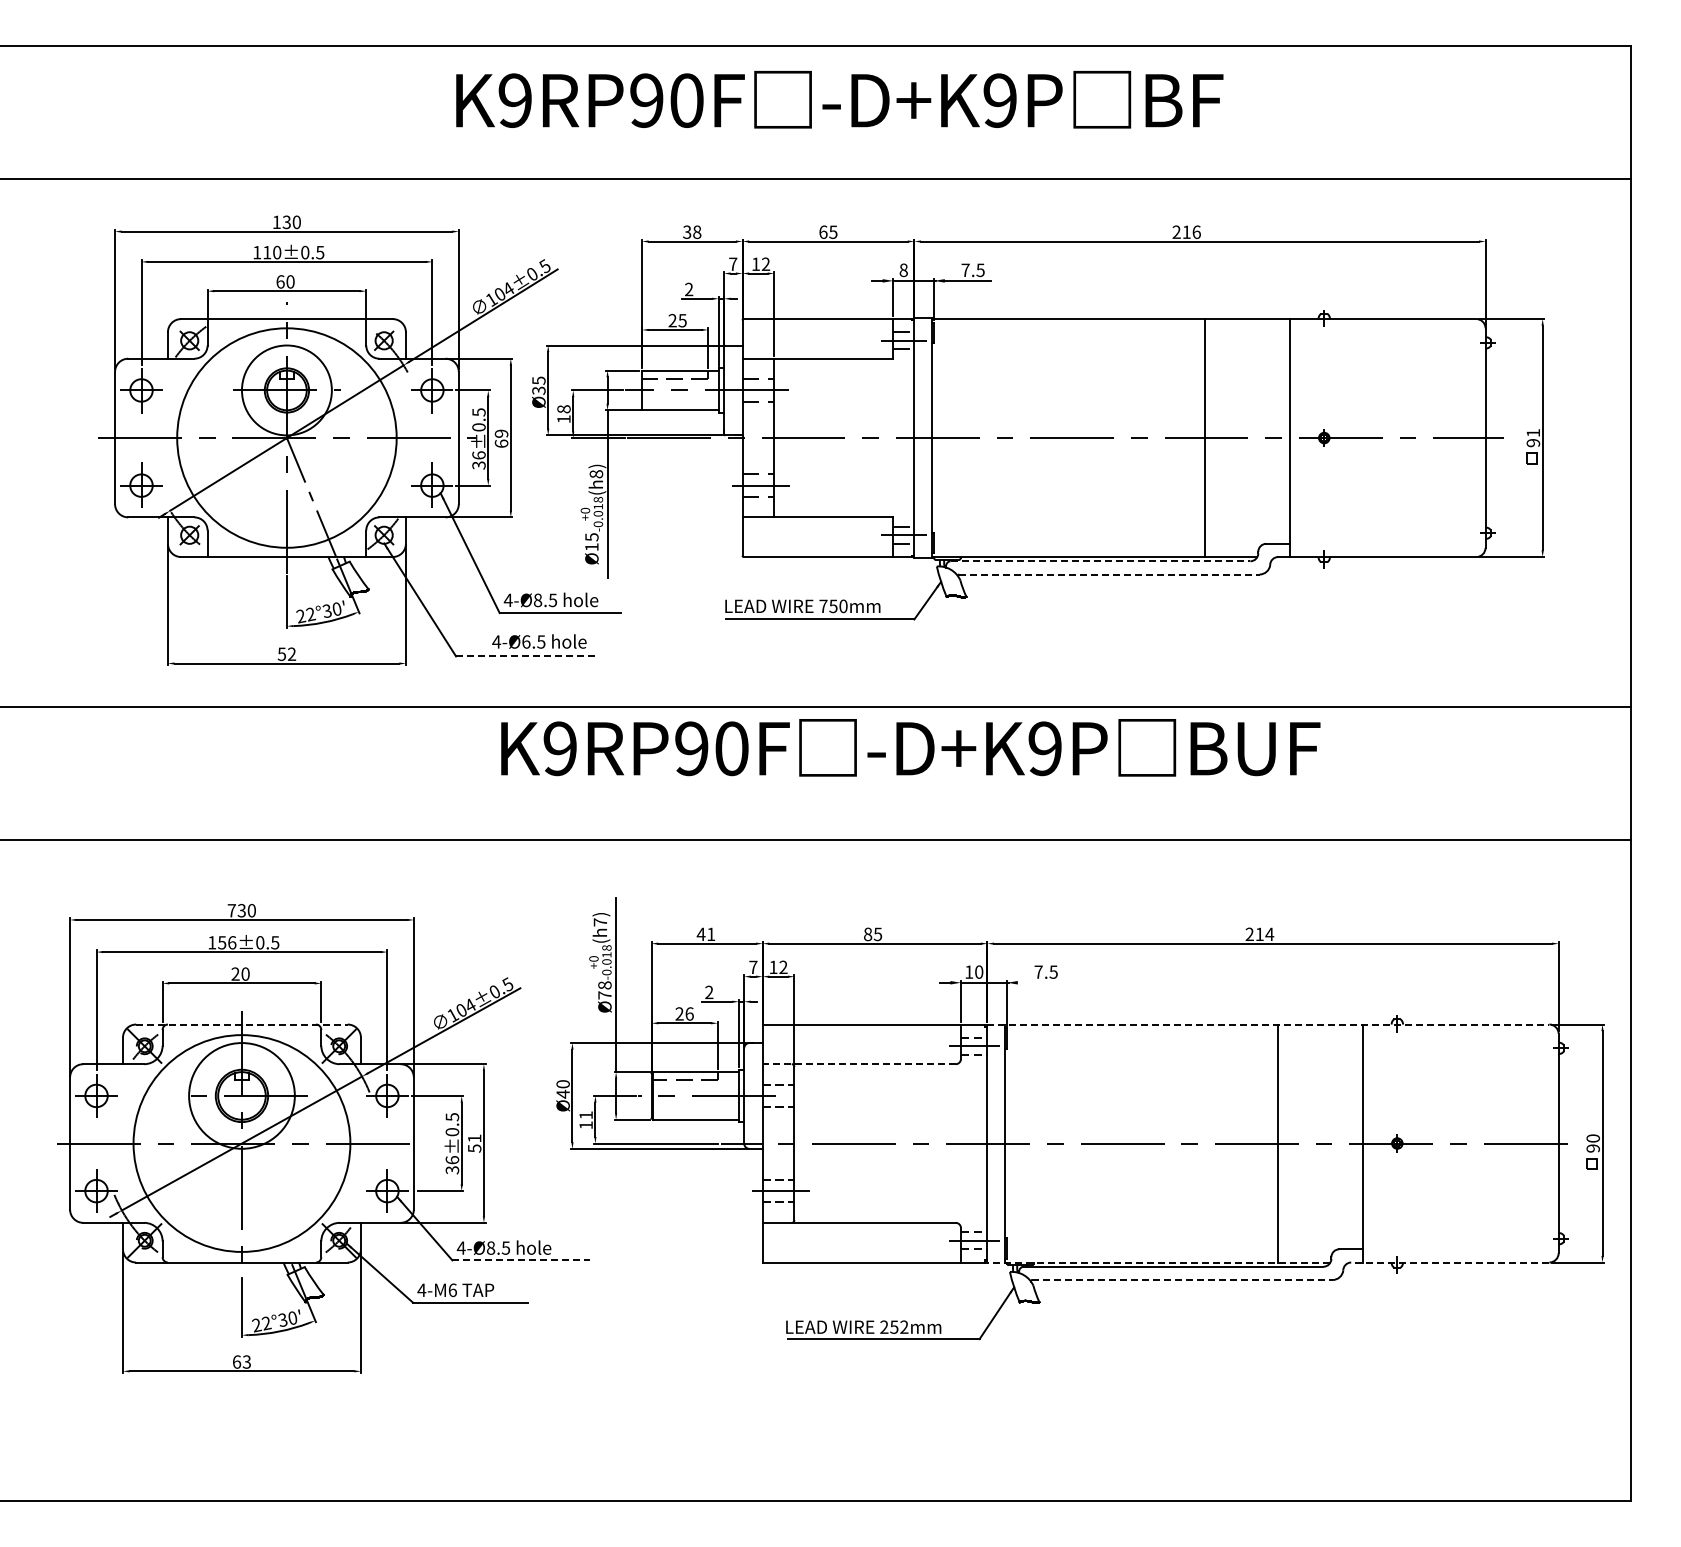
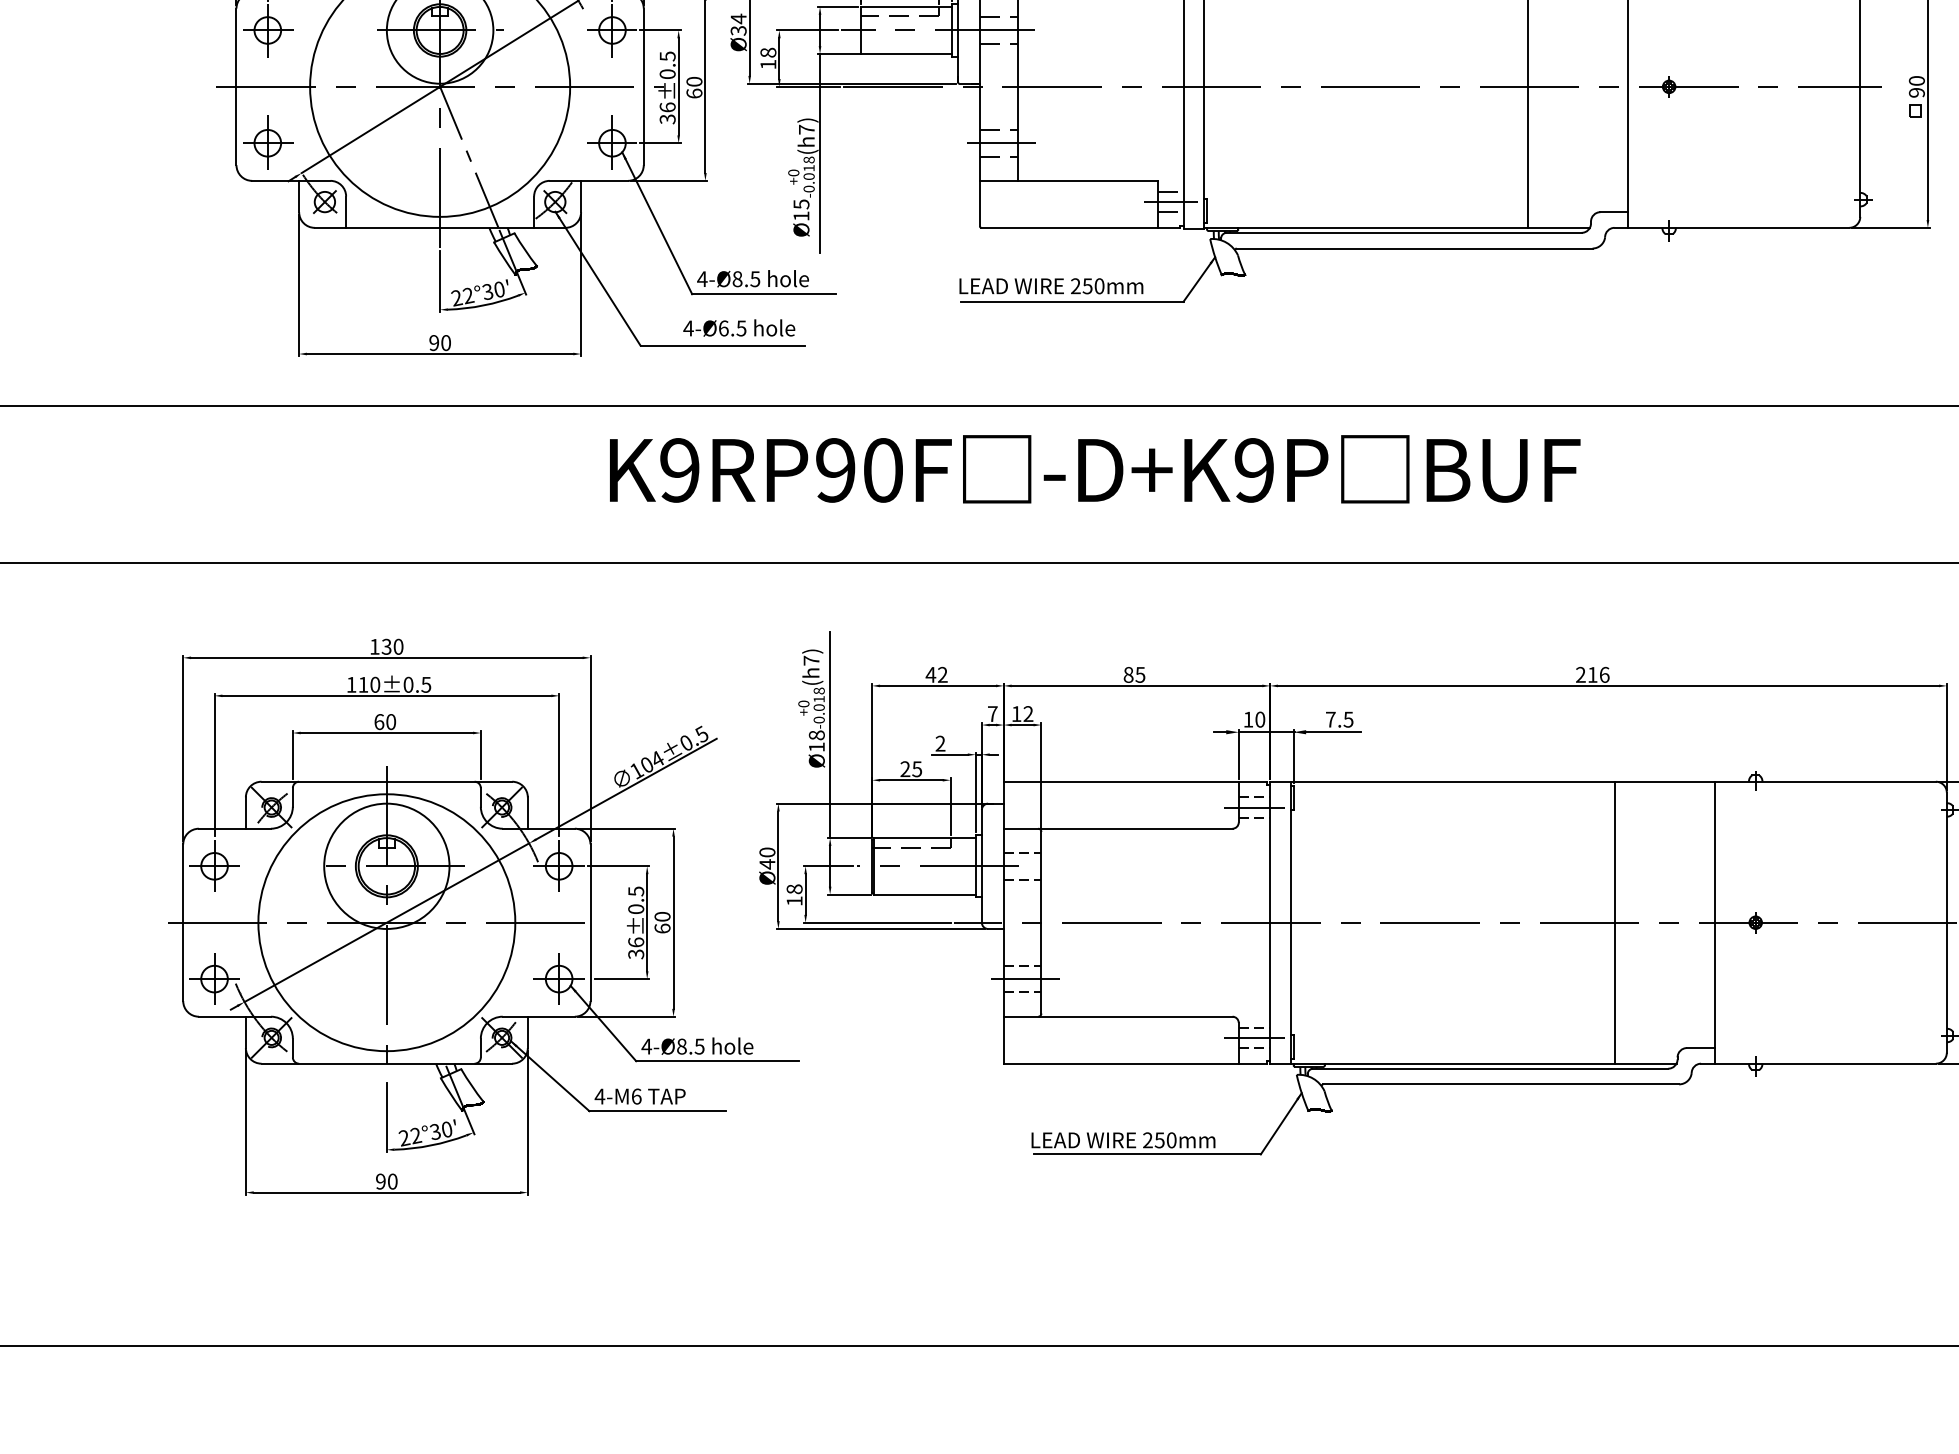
text: (538, 380) -> (738, 18), 35 -> 34
text: (501, 433) -> (694, 81), 69 -> 60
text: (1533, 433) -> (1917, 81), 91 -> 90
text: (596, 474) -> (806, 130), 8 -> 7
line: (1100, 561) -> (1404, 233), dashed -> solid
line: (1109, 574) -> (1414, 248), dashed -> solid
text: (823, 605) -> (1075, 285), 750mm -> 250mm
text: (286, 653) -> (439, 342), 52 -> 90
line: (525, 656) -> (722, 345), dashed -> solid
text: (910, 747) -> (1094, 468), moved
text: (231, 910) -> (374, 646), 730 -> 130
text: (711, 933) -> (943, 673), 41 -> 42
text: (1269, 934) -> (1604, 675), 214 -> 216
text: (227, 942) -> (369, 684), 156 -> 110
text: (235, 973) -> (379, 721), 20 -> 60
line: (1040, 982) -> (1332, 731), added
text: (604, 995) -> (816, 747), 78 -> 18
text: (689, 1013) -> (917, 768), 26 -> 25
line: (241, 1024) -> (386, 781), dashed -> solid
line: (1268, 1024) -> (1603, 781), dashed -> solid
line: (859, 1064) -> (1118, 829), dashed -> solid
text: (585, 1115) -> (793, 889), 11 -> 18
text: (474, 1143) -> (662, 922), 51 -> 60
line: (521, 1260) -> (718, 1061), dashed -> solid
line: (1158, 1262) -> (1472, 1063), dashed -> solid
line: (1449, 1262) -> (1817, 1063), dashed -> solid
line: (1183, 1279) -> (1502, 1083), dashed -> solid
text: (904, 1326) -> (1171, 1139), 252mm -> 250mm
text: (241, 1361) -> (386, 1180), 63 -> 90

